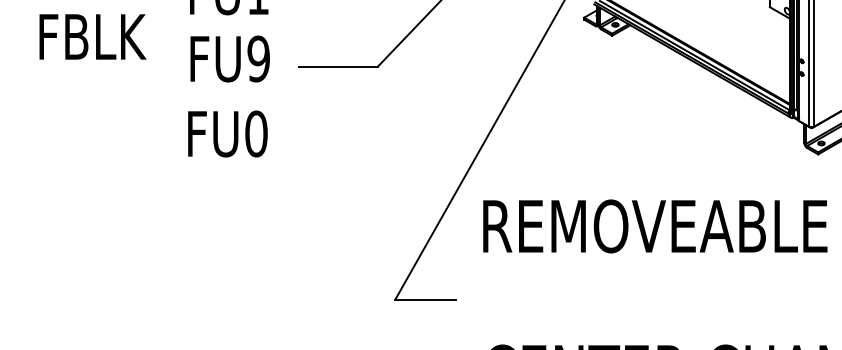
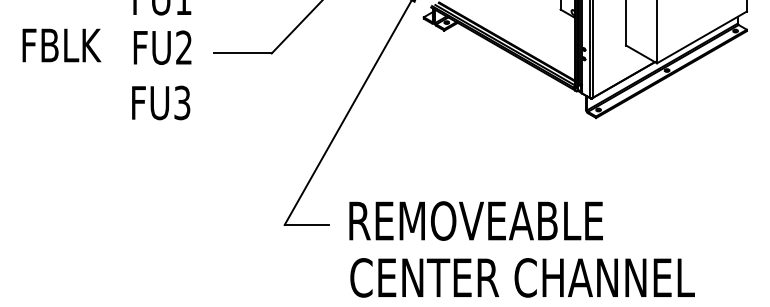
text: (92, 36) -> (61, 45), moved
text: (257, 58) -> (183, 47), FU9 -> FU2
text: (256, 133) -> (182, 102), FU0 -> FU3
text: (654, 225) -> (475, 220), moved

